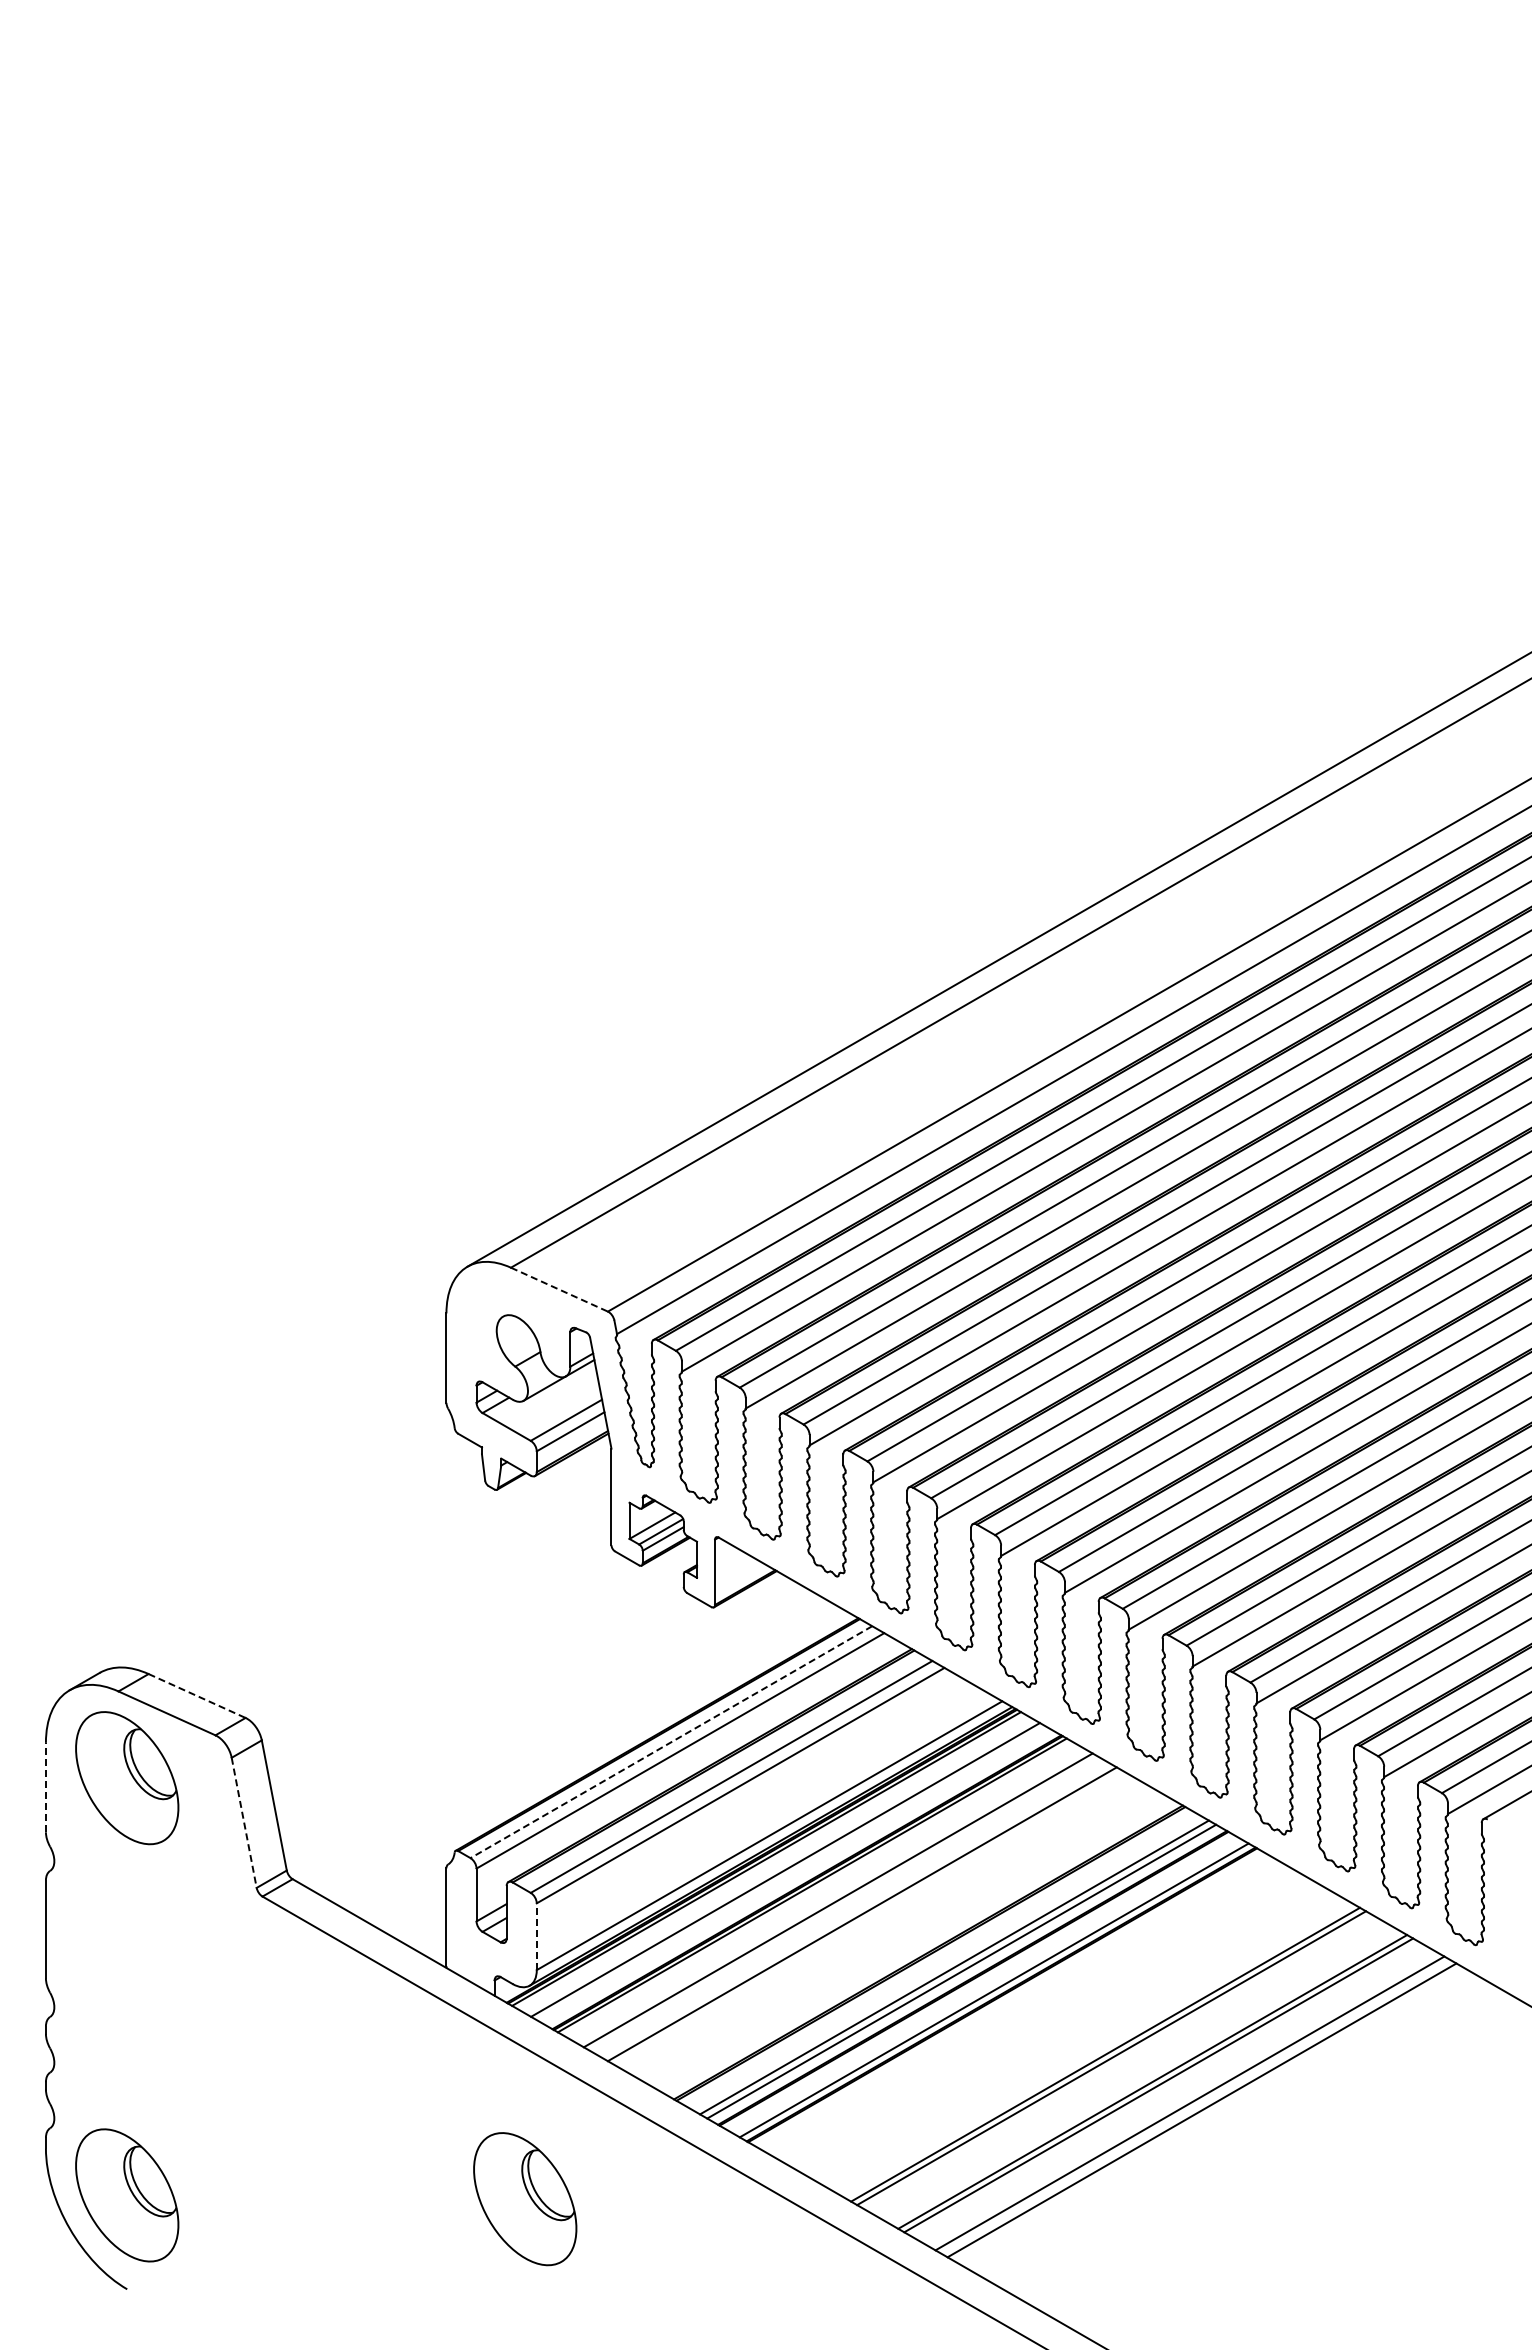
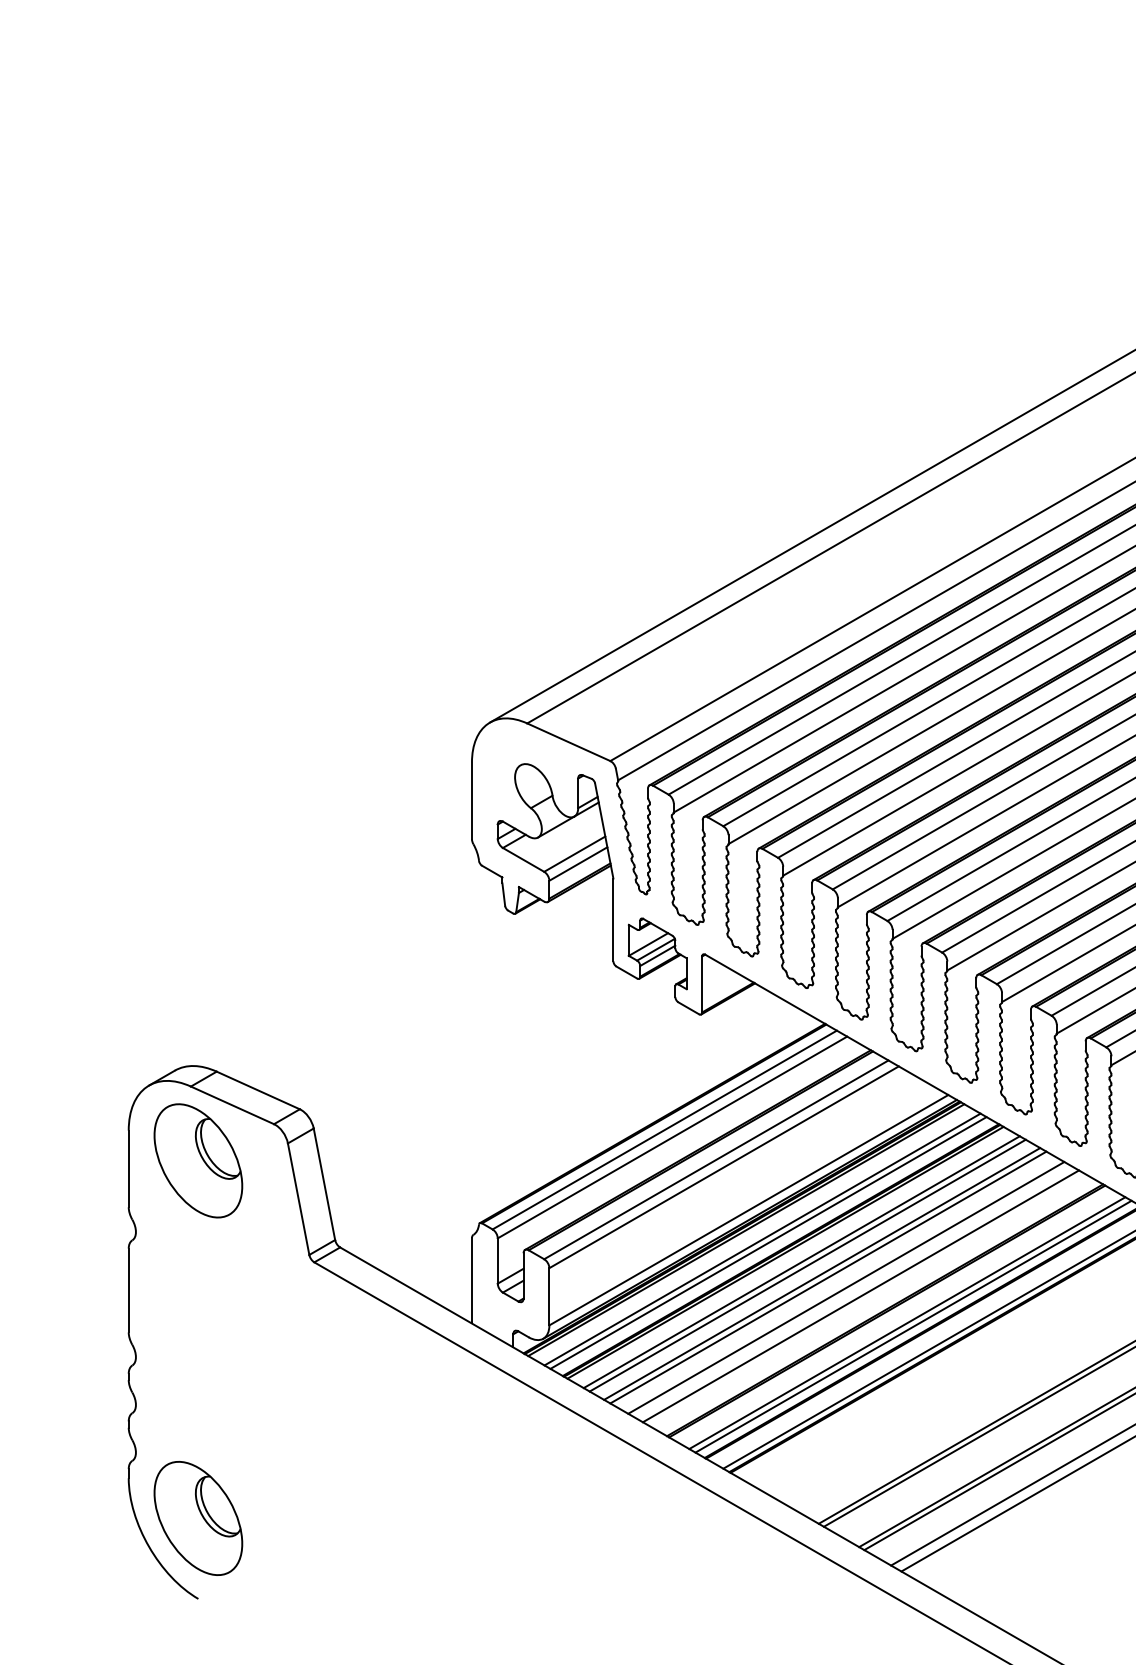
line: (559, 1289) -> (568, 742), dashed -> solid
line: (197, 1696) -> (258, 1090), dashed -> solid
line: (671, 1742) -> (664, 1130), dashed -> solid
line: (45, 1787) -> (128, 1168), dashed -> solid
line: (244, 1823) -> (298, 1199), dashed -> solid
line: (792, 1873) -> (768, 1242), added
line: (830, 1896) -> (801, 1262), added
line: (854, 1910) -> (821, 1274), added
line: (882, 1926) -> (845, 1288), added
line: (536, 1936) -> (549, 1296), dashed -> solid
line: (899, 1936) -> (860, 1296), added
part: (525, 2199) -> (539, 1521), removed

